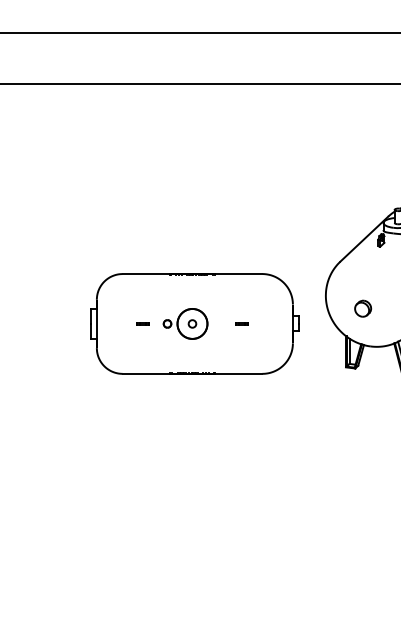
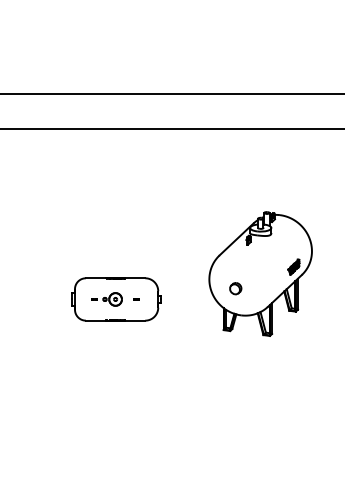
part: (194, 324) -> (116, 299), size x0.6

